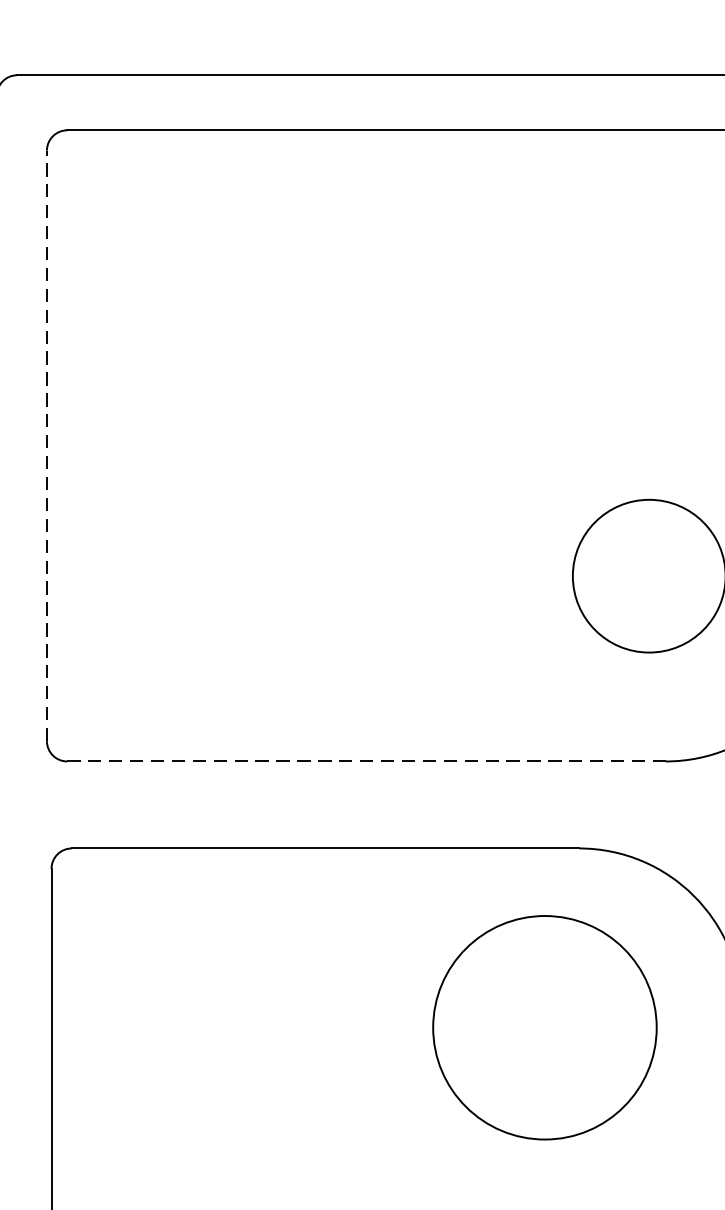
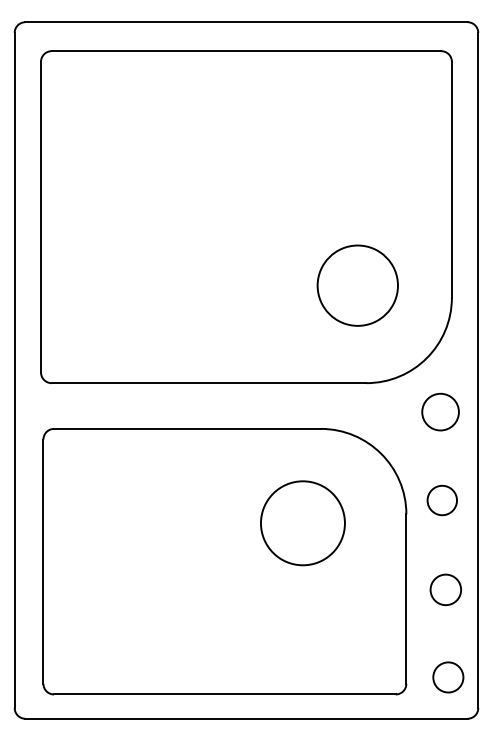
line: (47, 444) -> (41, 216), dashed -> solid
line: (367, 762) -> (209, 383), dashed -> solid
circle: (544, 1028) -> (302, 523), size x0.71

